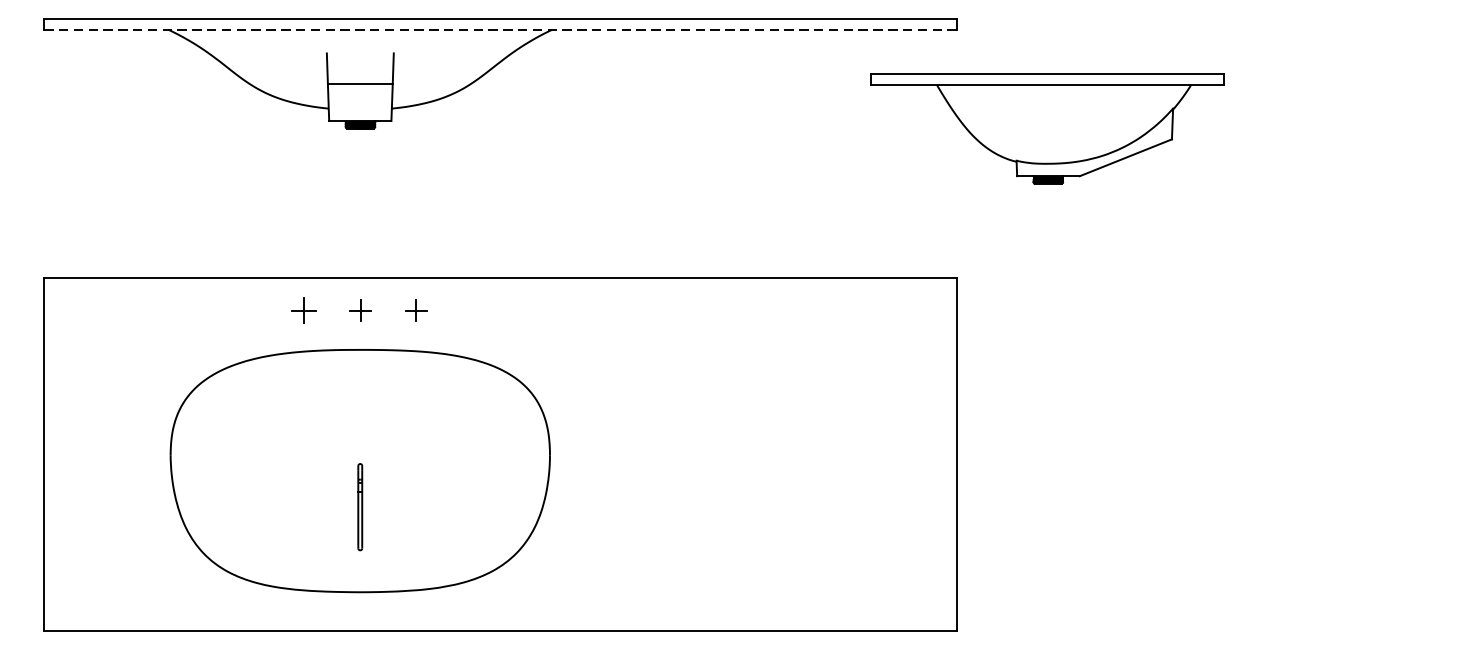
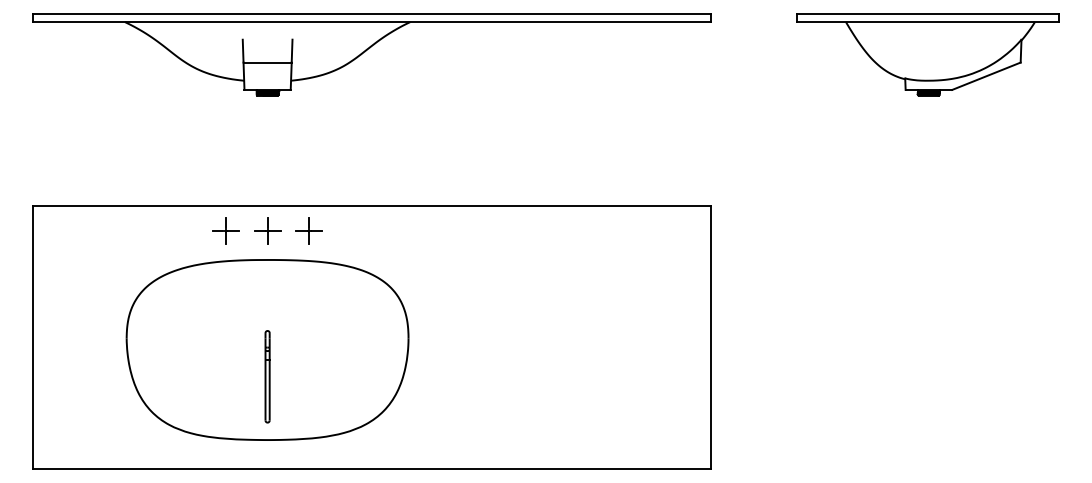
line: (501, 30) -> (372, 22), dashed -> solid
part: (1046, 128) -> (927, 54), moved
part: (303, 310) -> (225, 230), size x1.43
part: (360, 310) -> (267, 230), size x1.67
part: (415, 310) -> (308, 230), size x1.67
part: (360, 506) -> (267, 376), size x1.43

